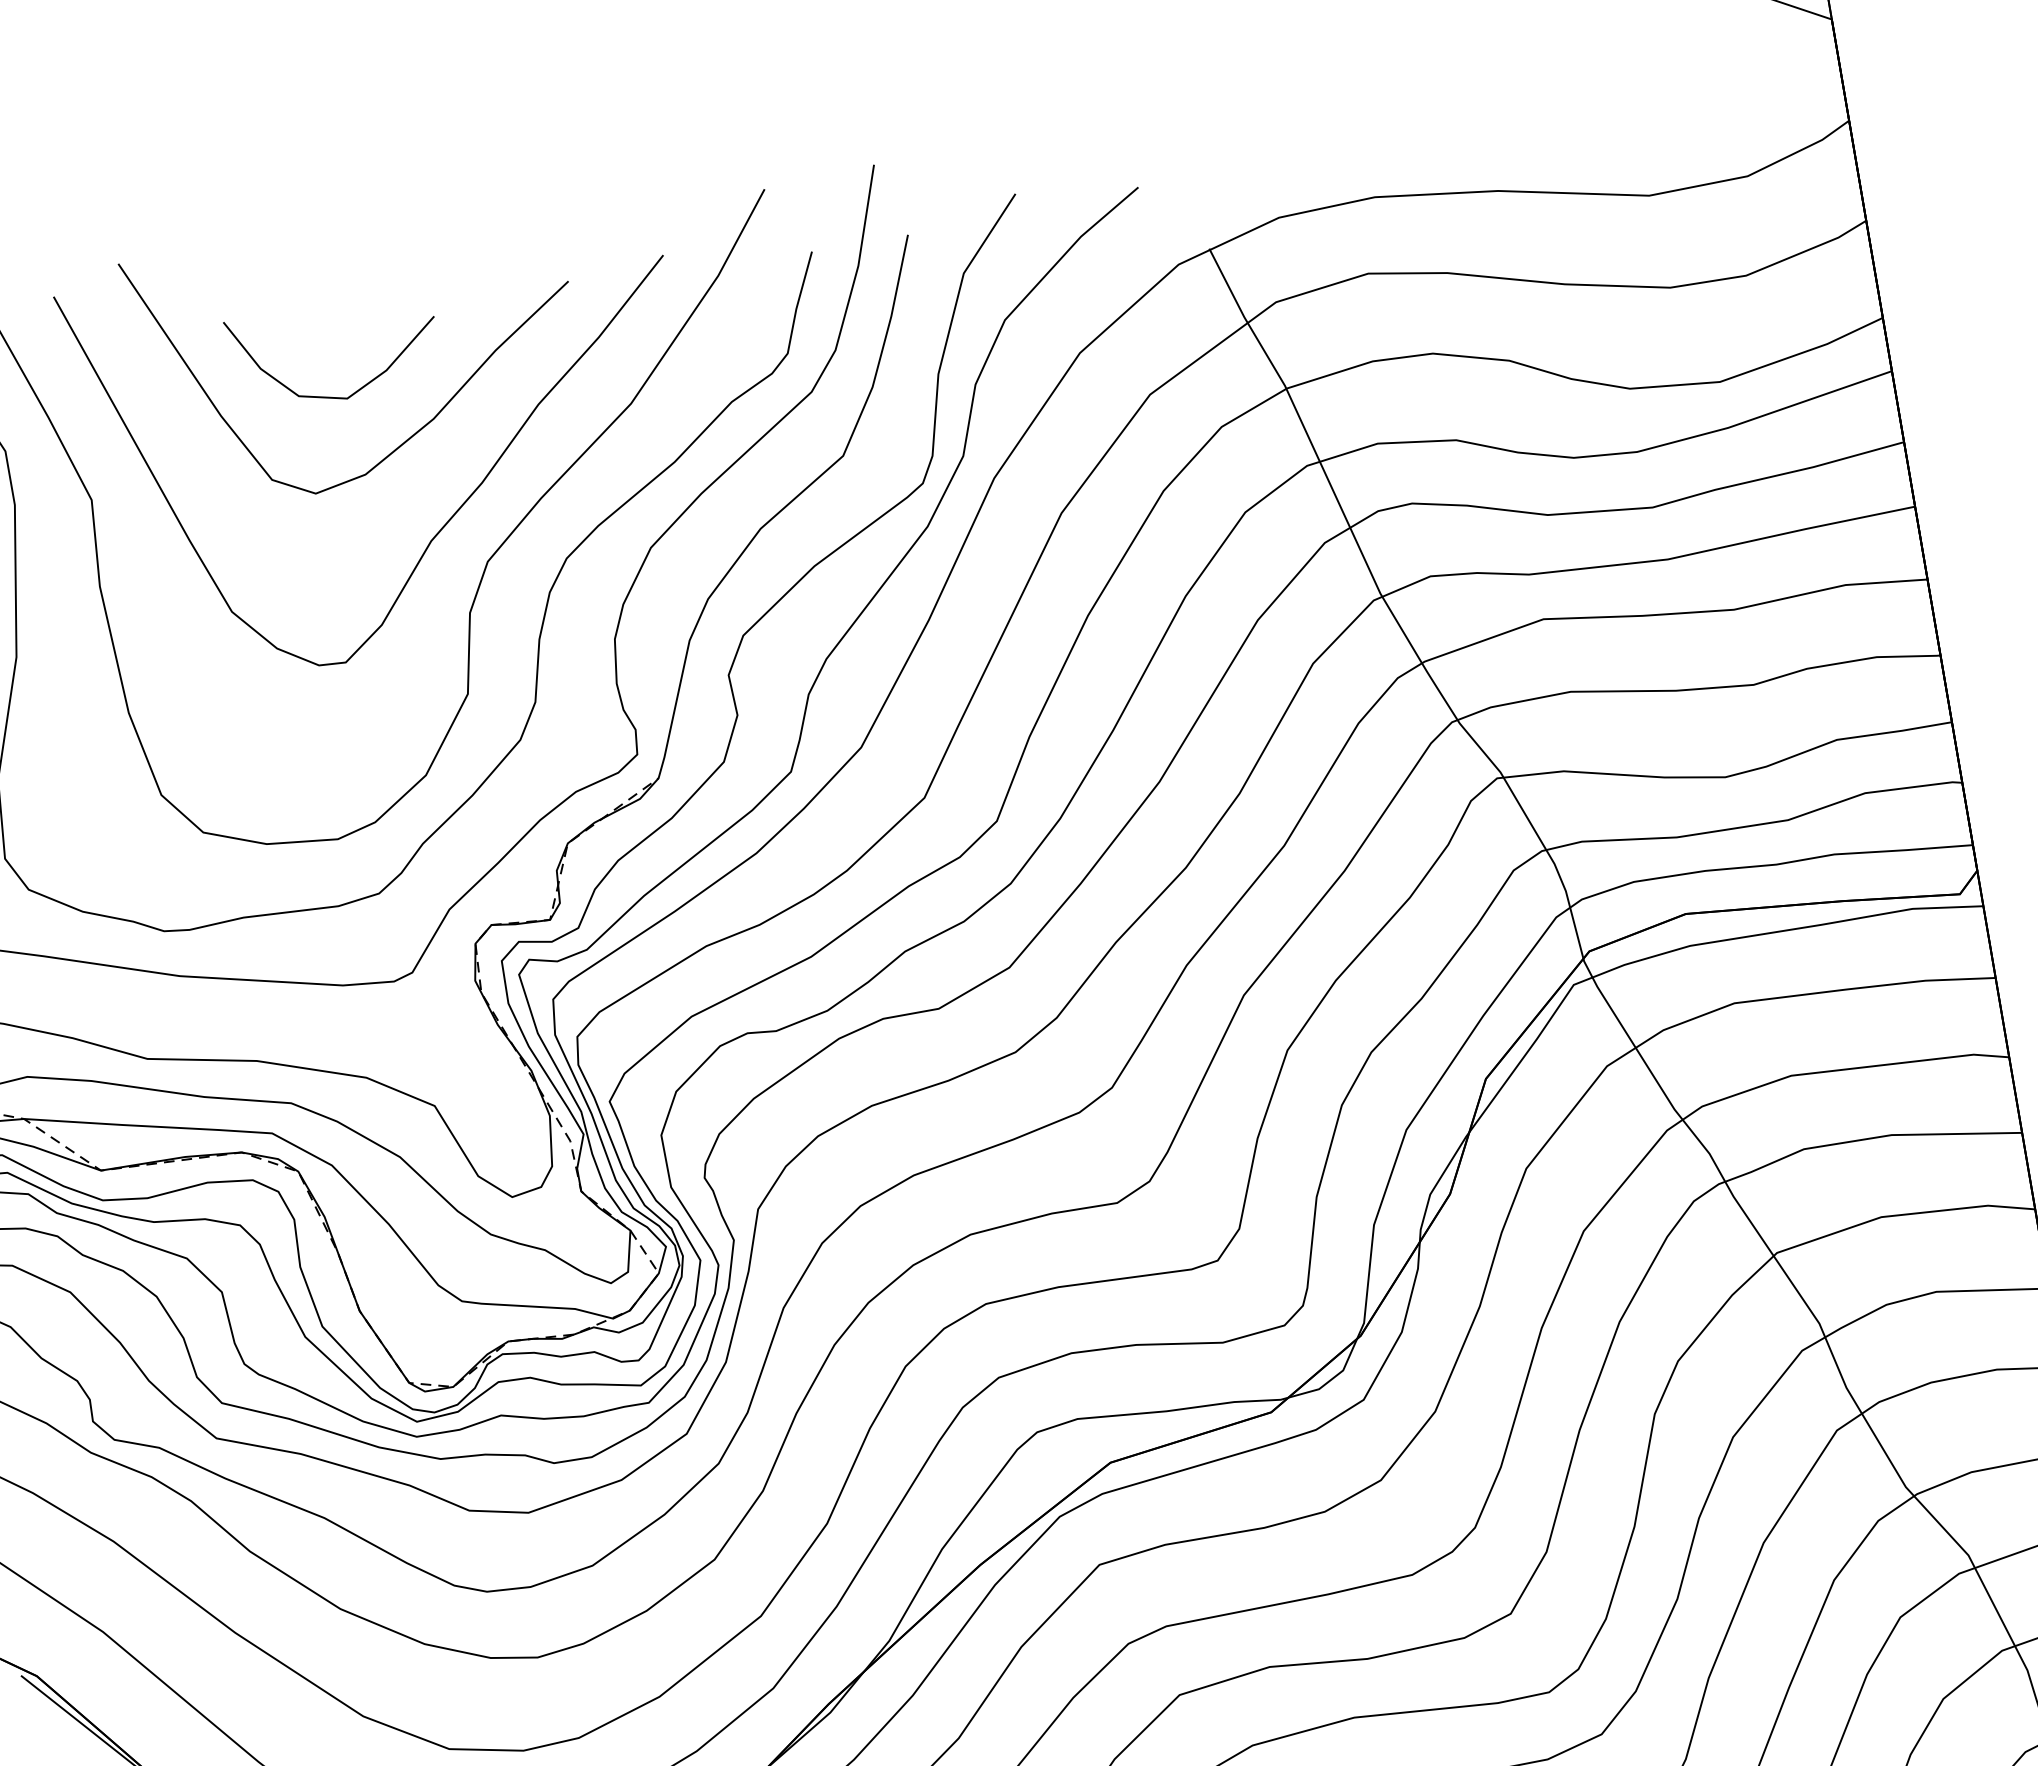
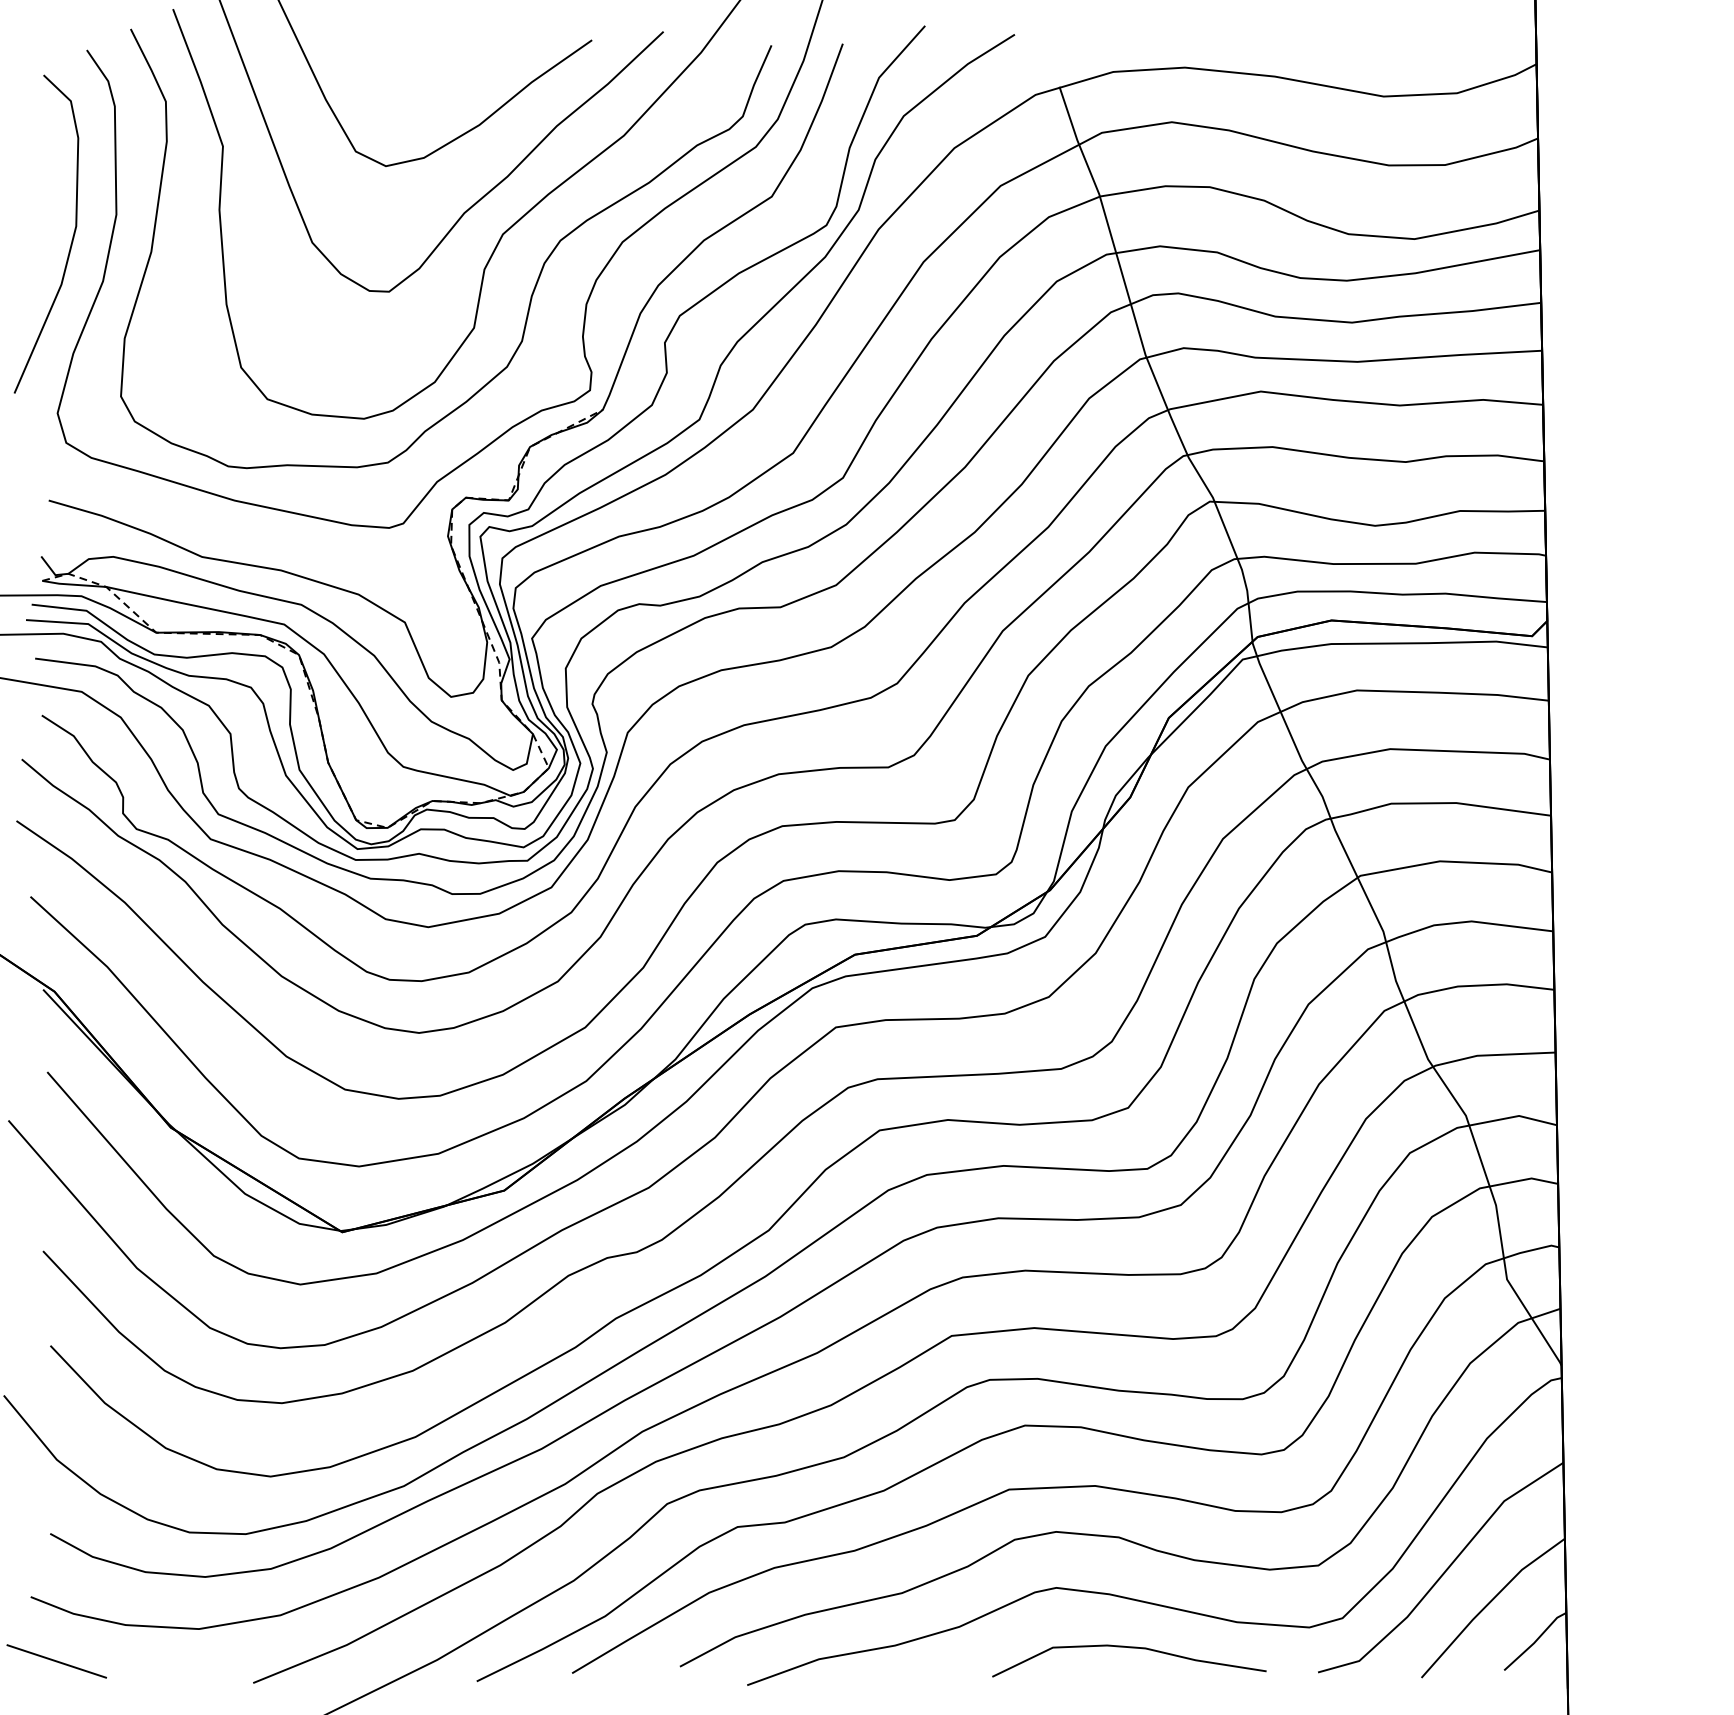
curve: (332, 396) -> (408, 97), removed

